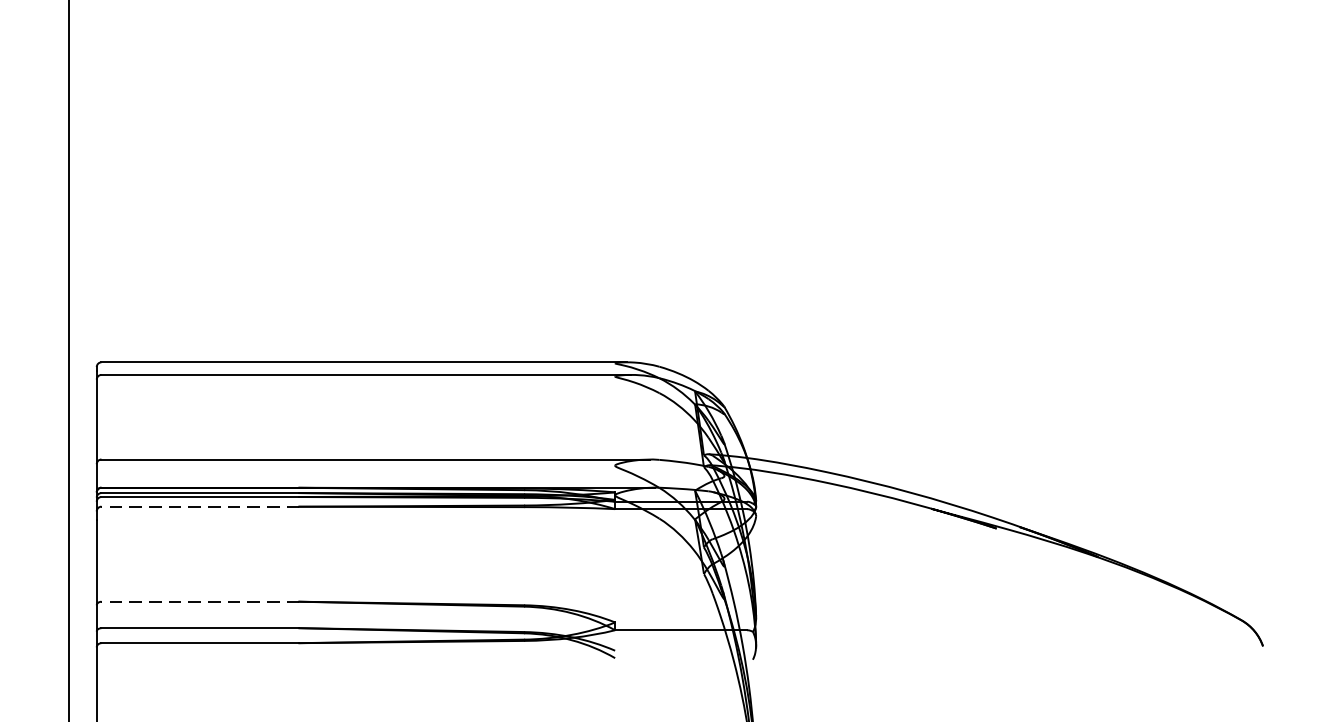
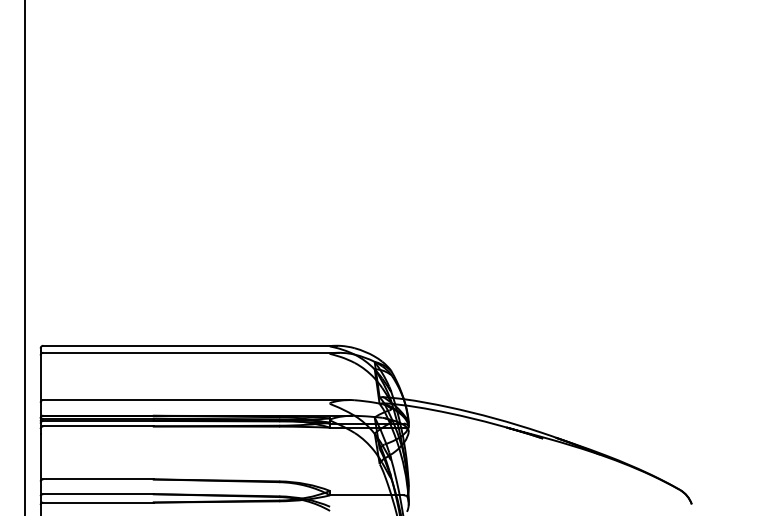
line: (200, 506) -> (98, 426), dashed -> solid
line: (200, 601) -> (98, 479), dashed -> solid

